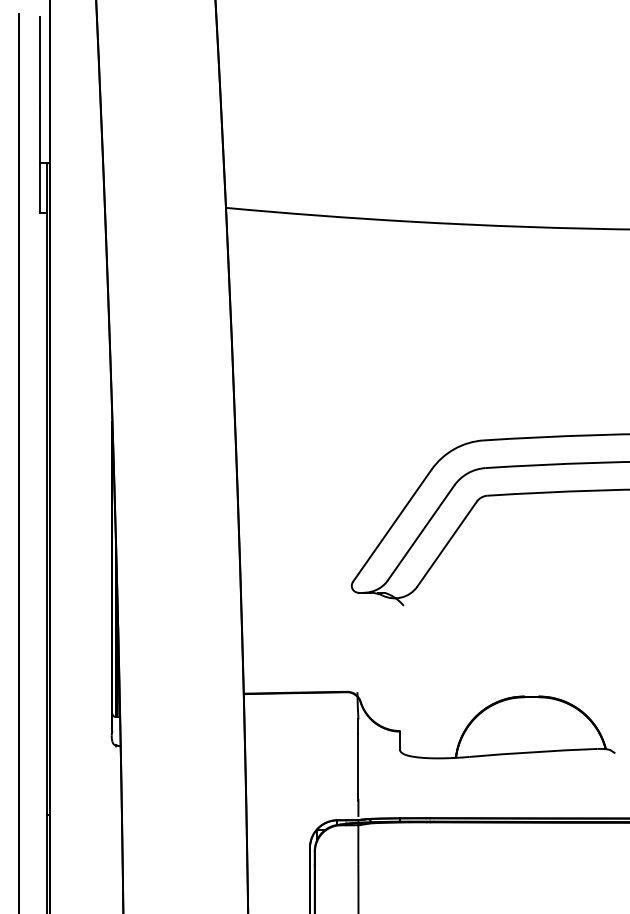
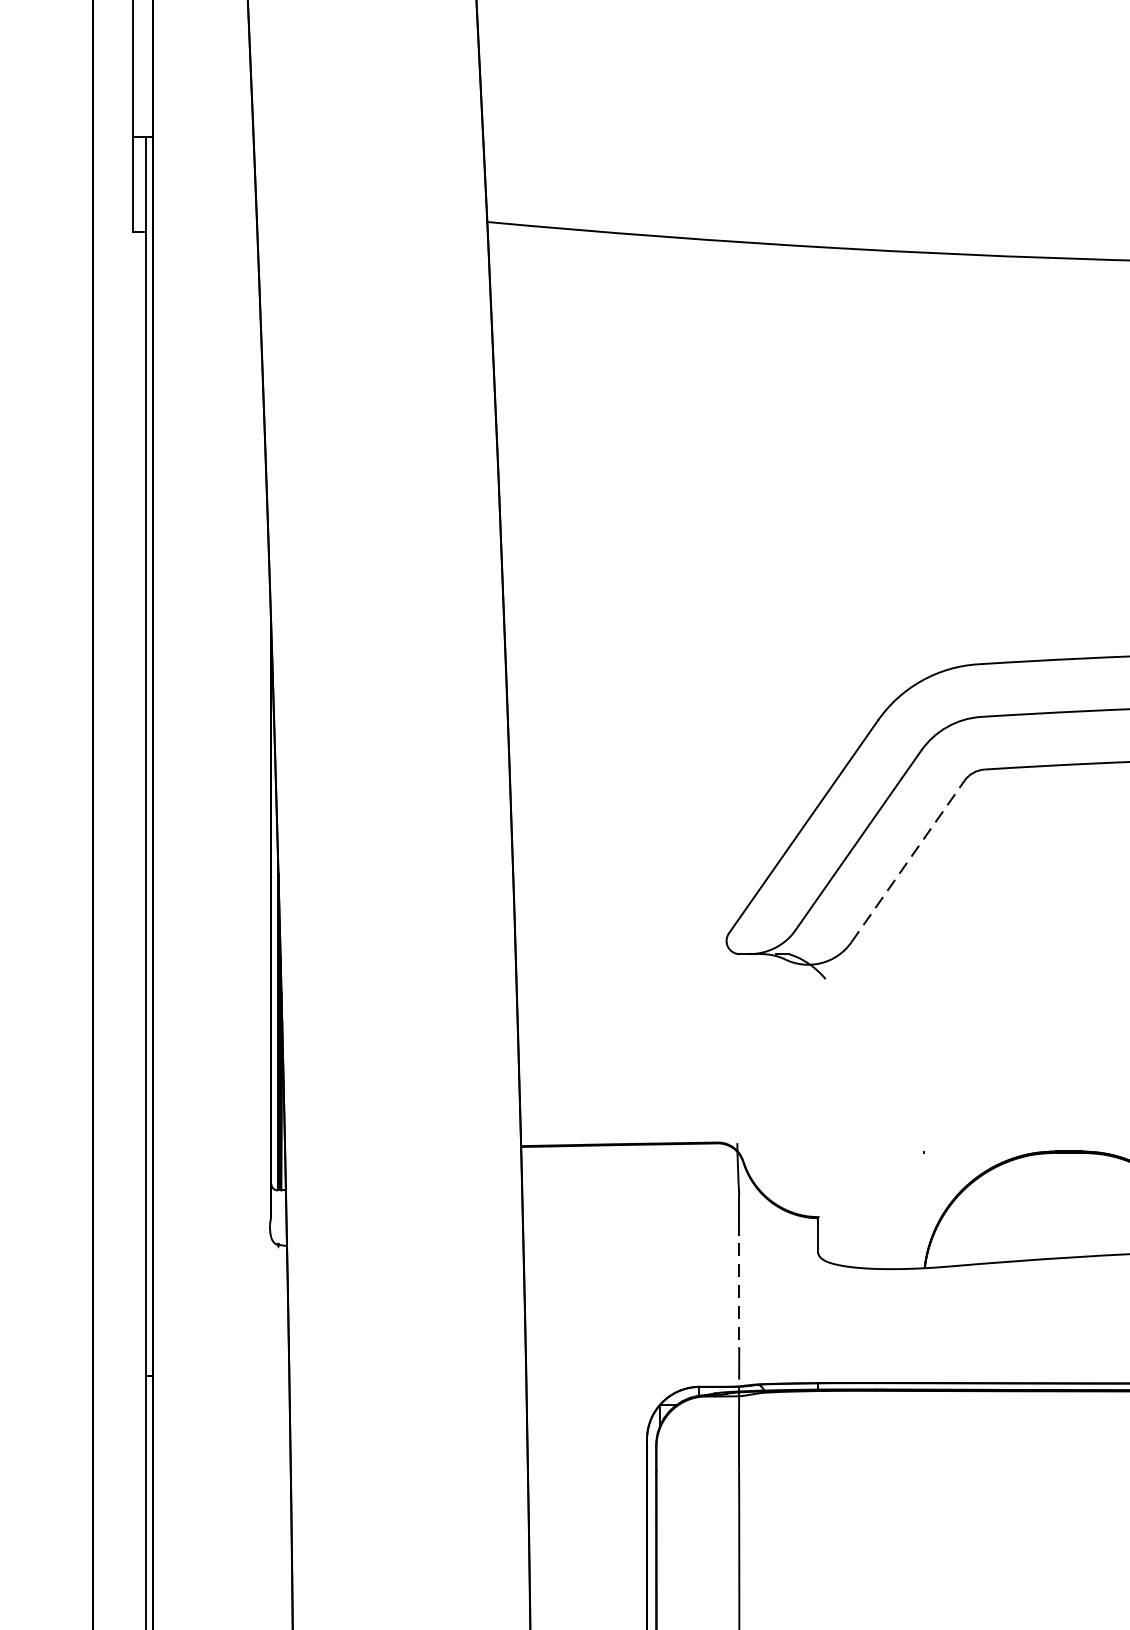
line: (447, 544) -> (908, 862), solid -> dashed
line: (358, 767) -> (739, 1286), solid -> dashed

